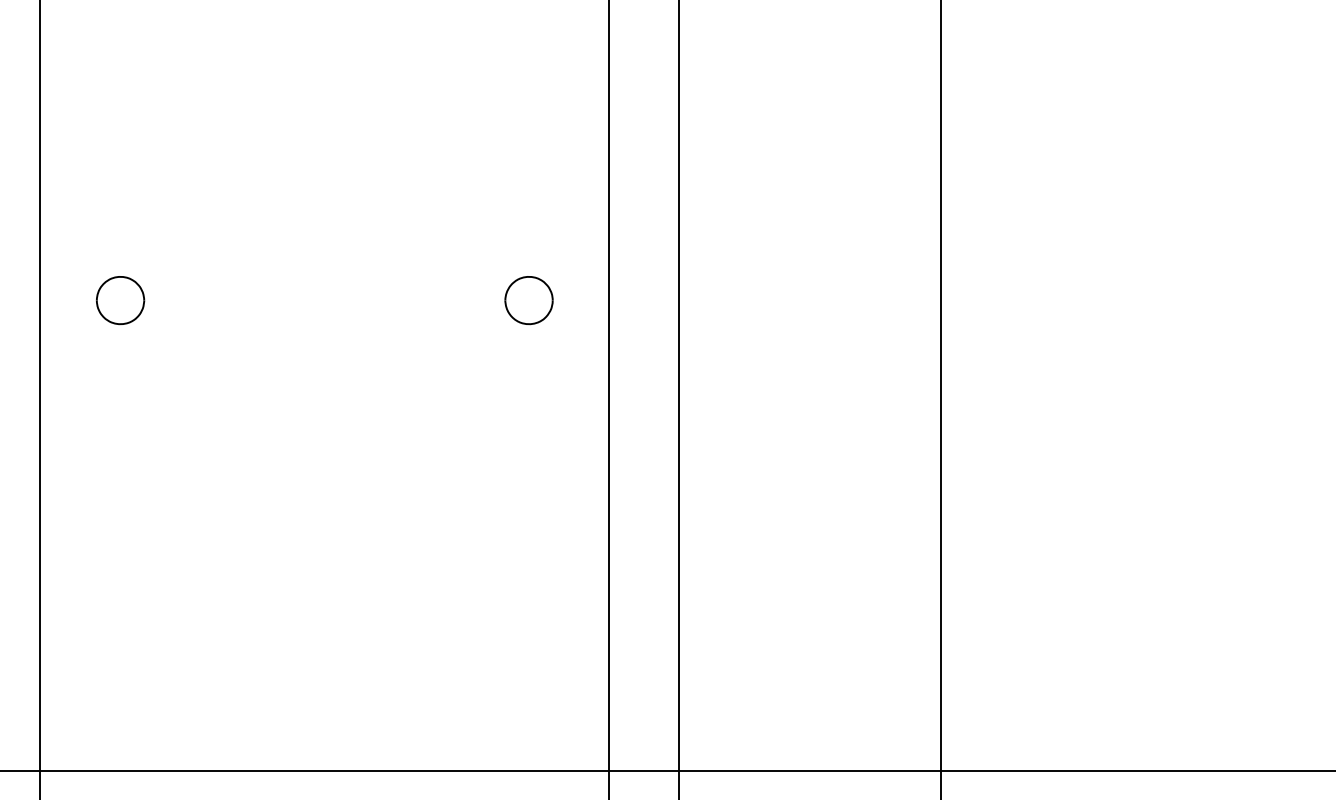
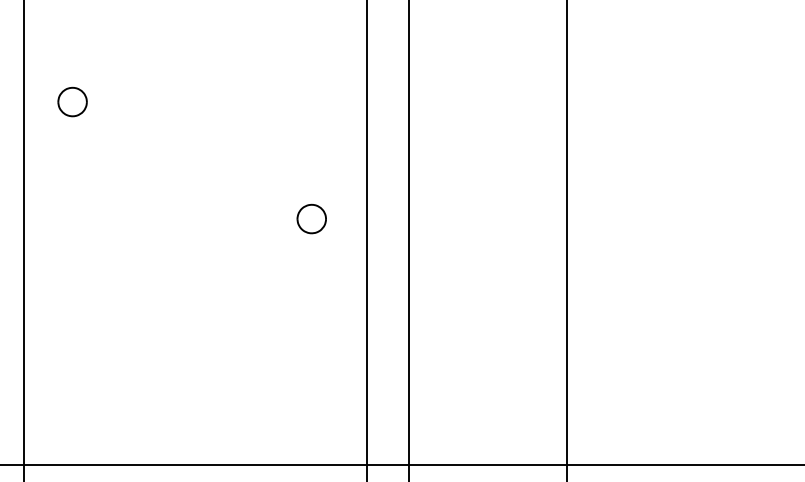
part: (120, 299) -> (72, 101), moved
part: (528, 299) -> (311, 218), moved

